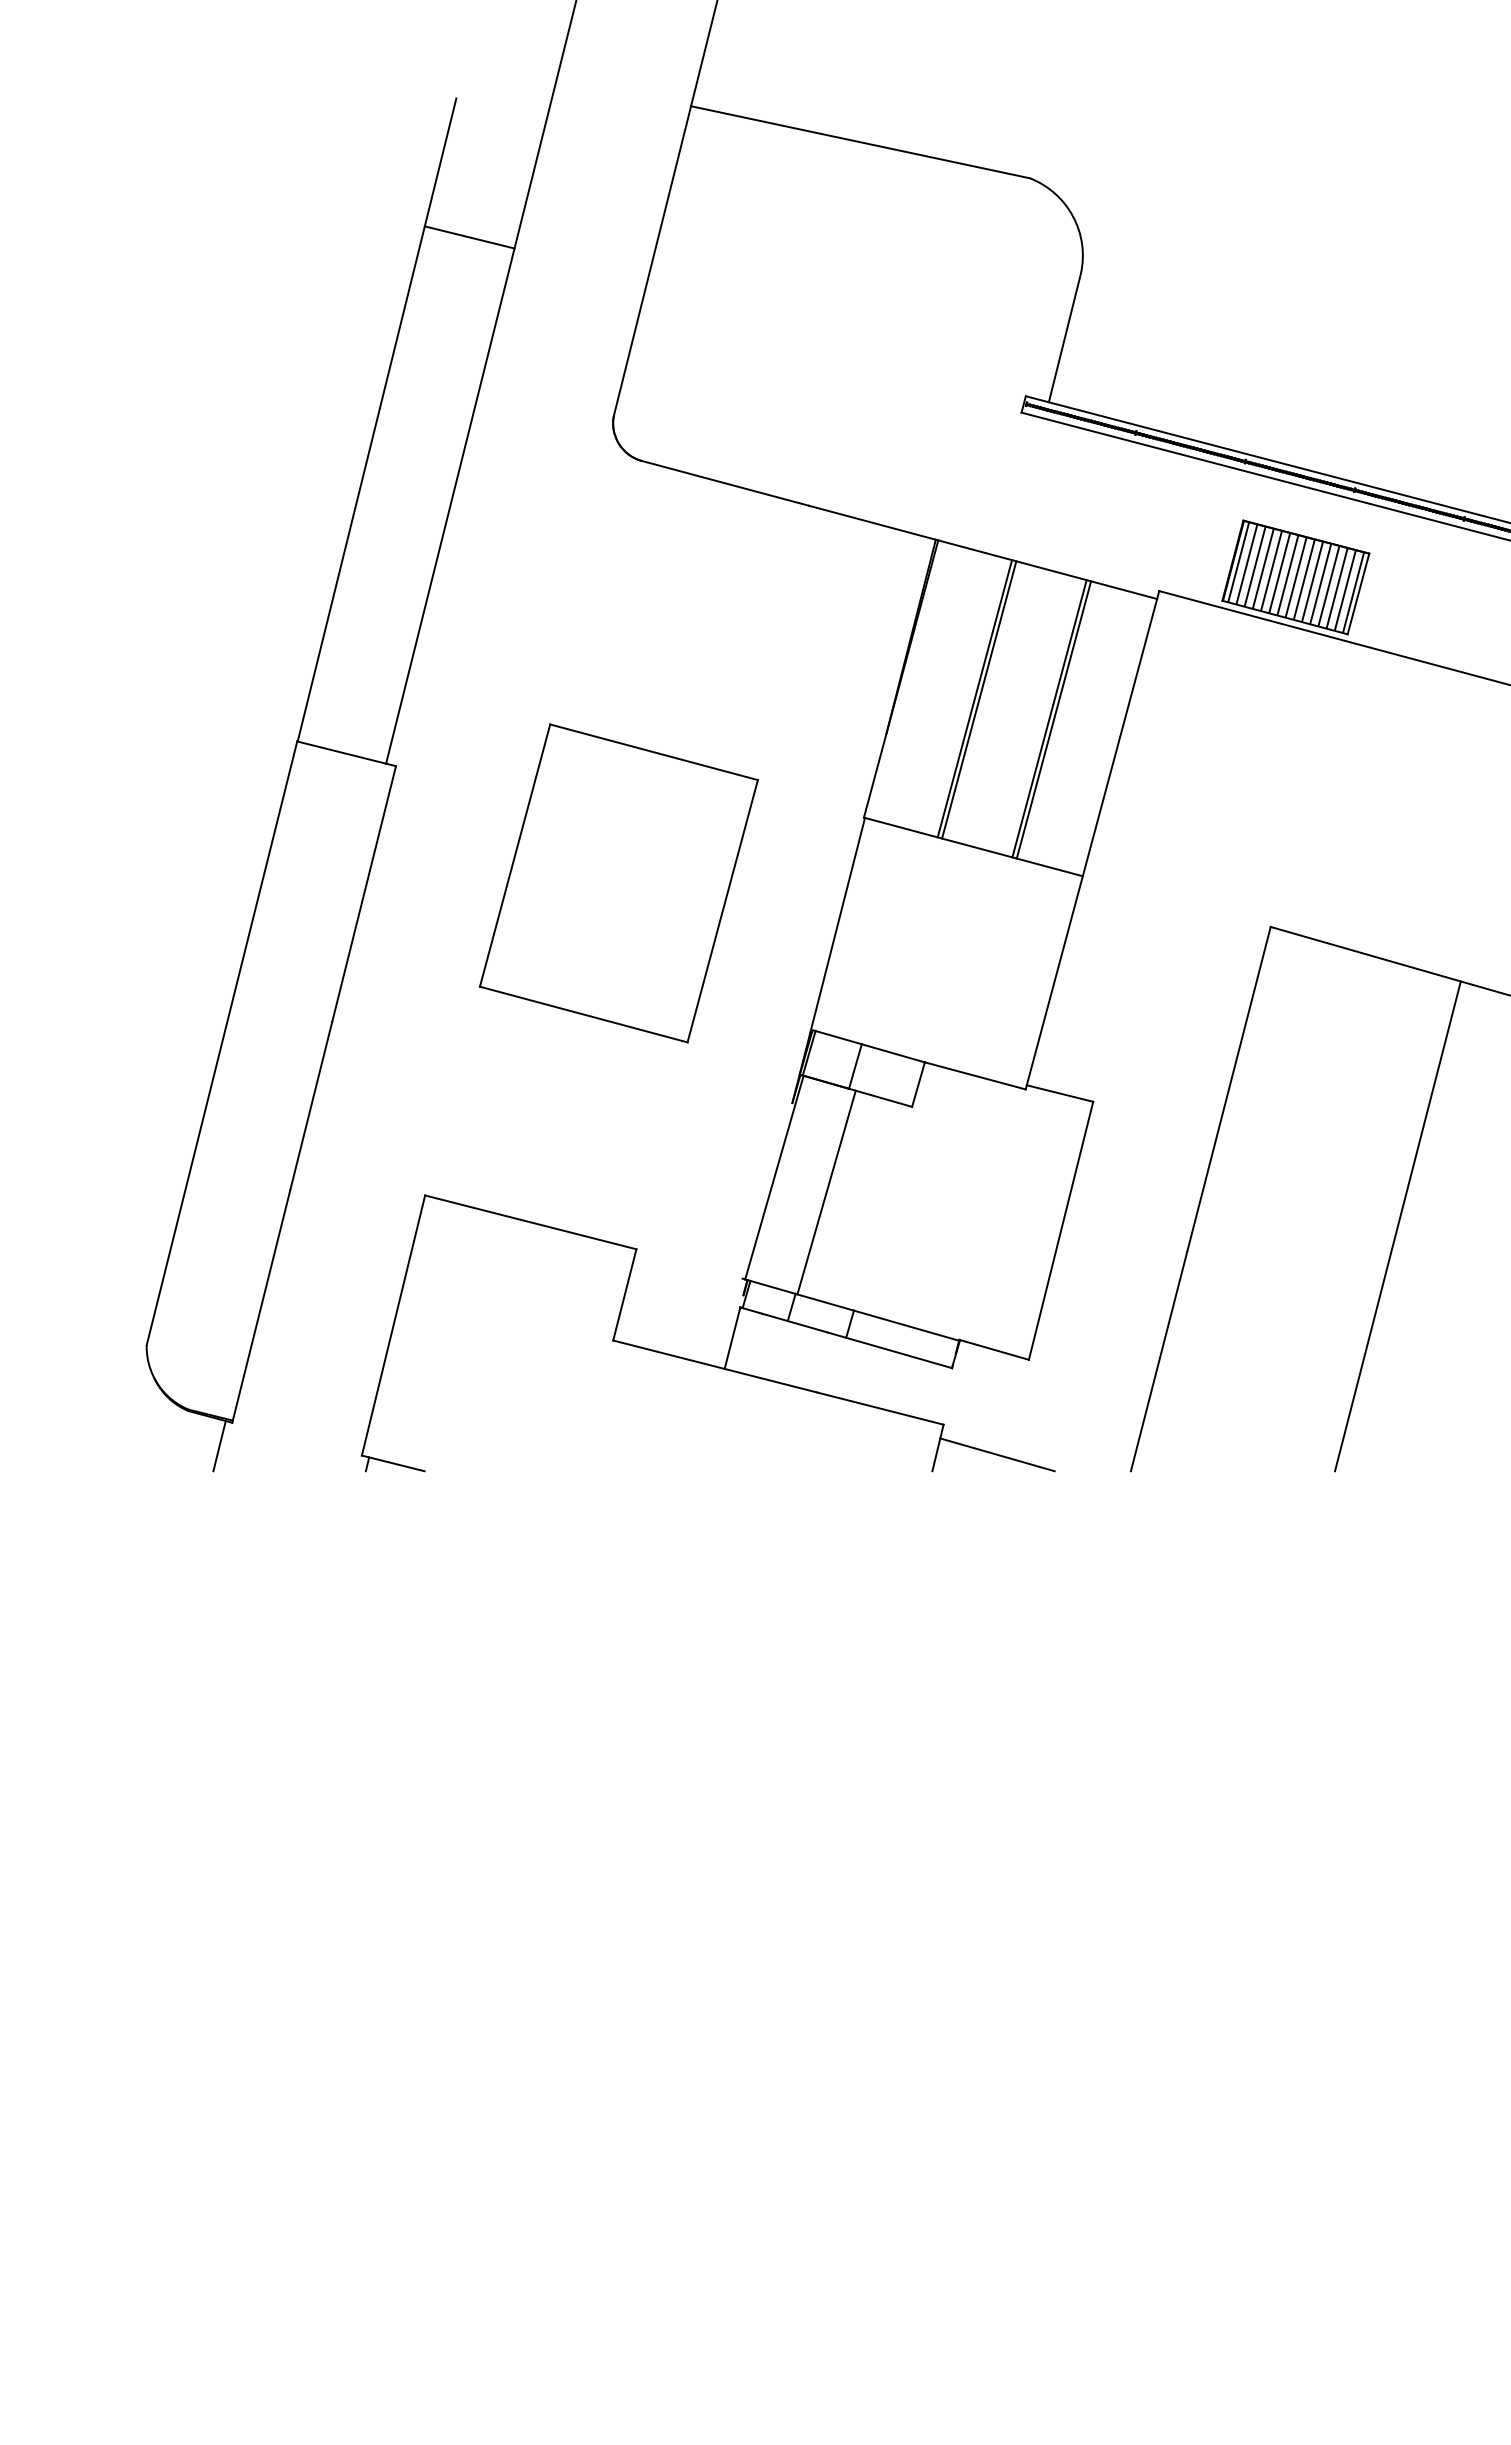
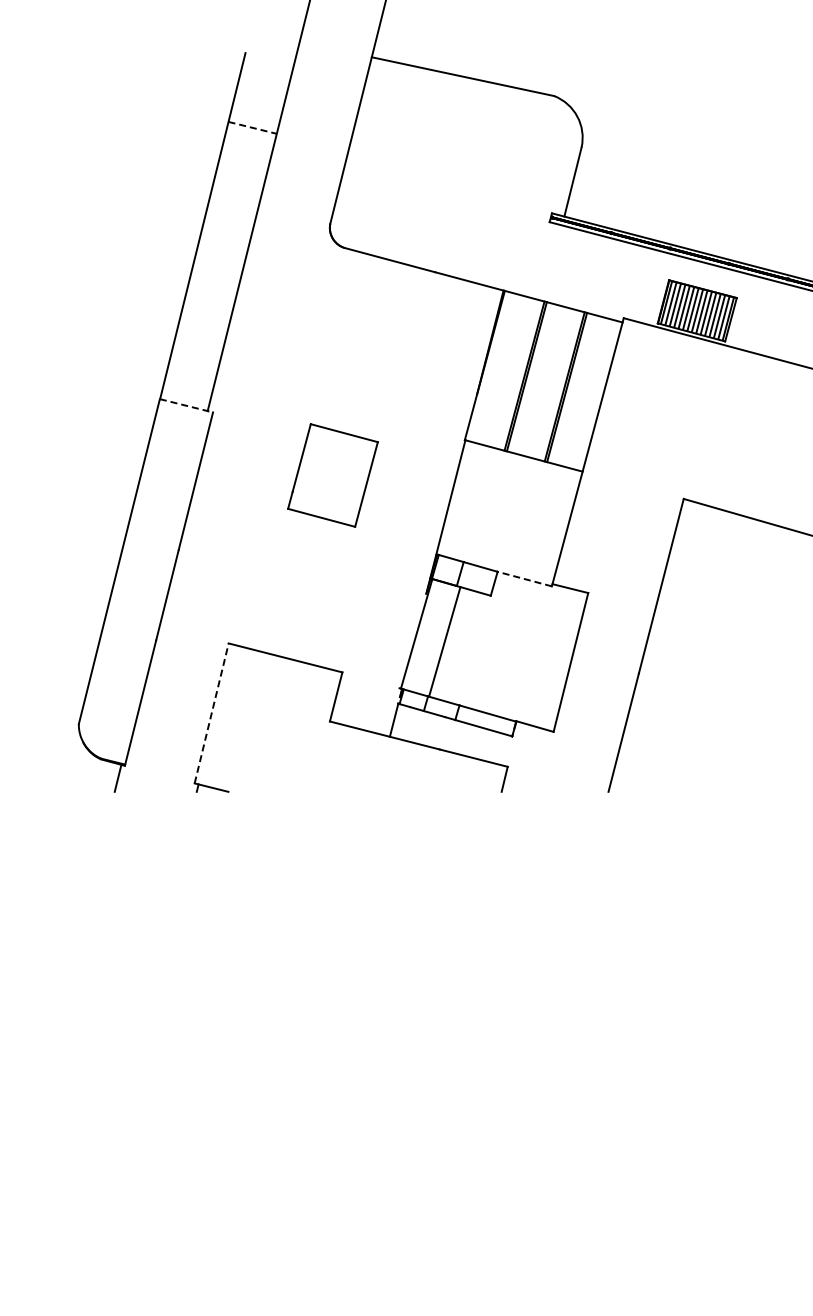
line: (469, 236) -> (252, 127), solid -> dashed
line: (346, 753) -> (186, 405), solid -> dashed
part: (617, 883) -> (332, 475), size x0.6
line: (974, 1074) -> (524, 578), solid -> dashed
line: (1398, 1225) -> (752, 659), removed
line: (393, 1323) -> (211, 712), solid -> dashed
line: (997, 1453) -> (536, 782), removed

